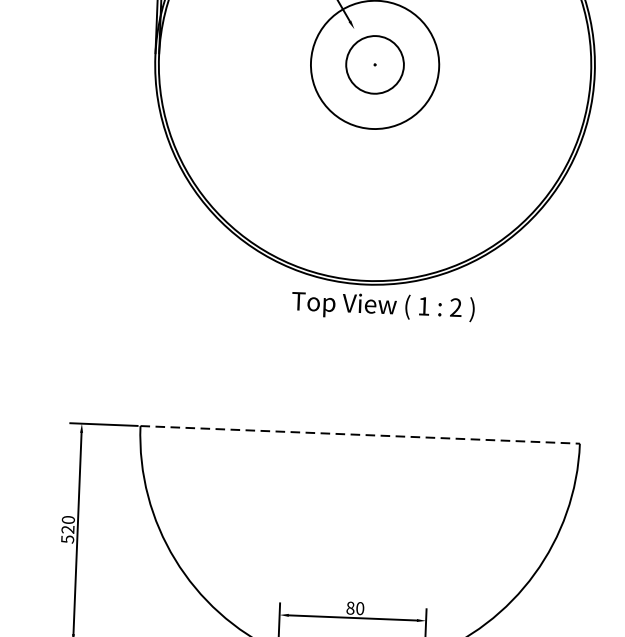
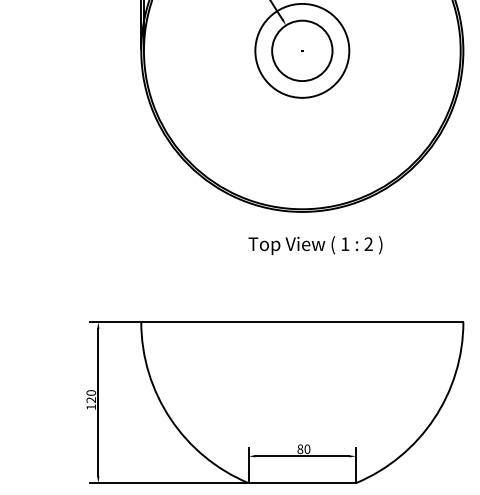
circle: (375, 64) -> (302, 50), size x1.43
text: (383, 306) -> (315, 245), moved
line: (360, 435) -> (302, 322), dashed -> solid
text: (67, 539) -> (91, 407), 520 -> 120

